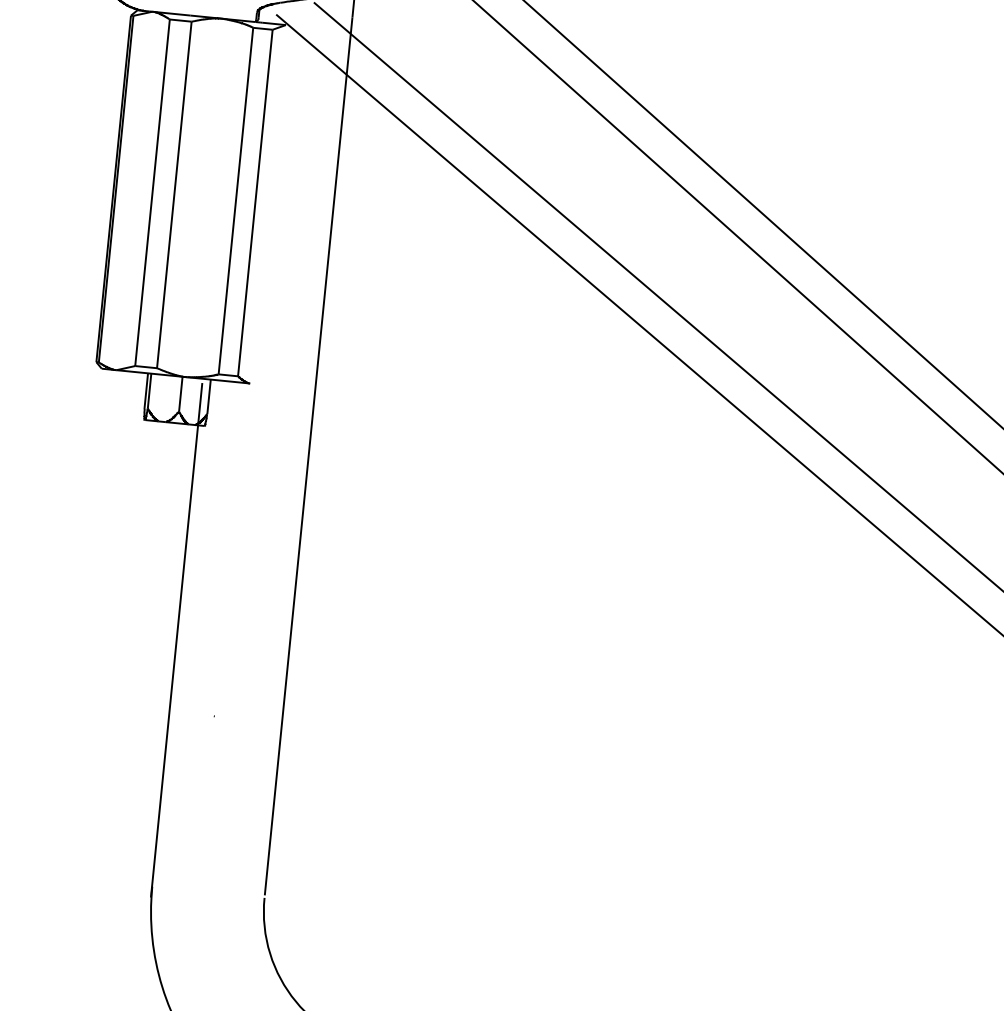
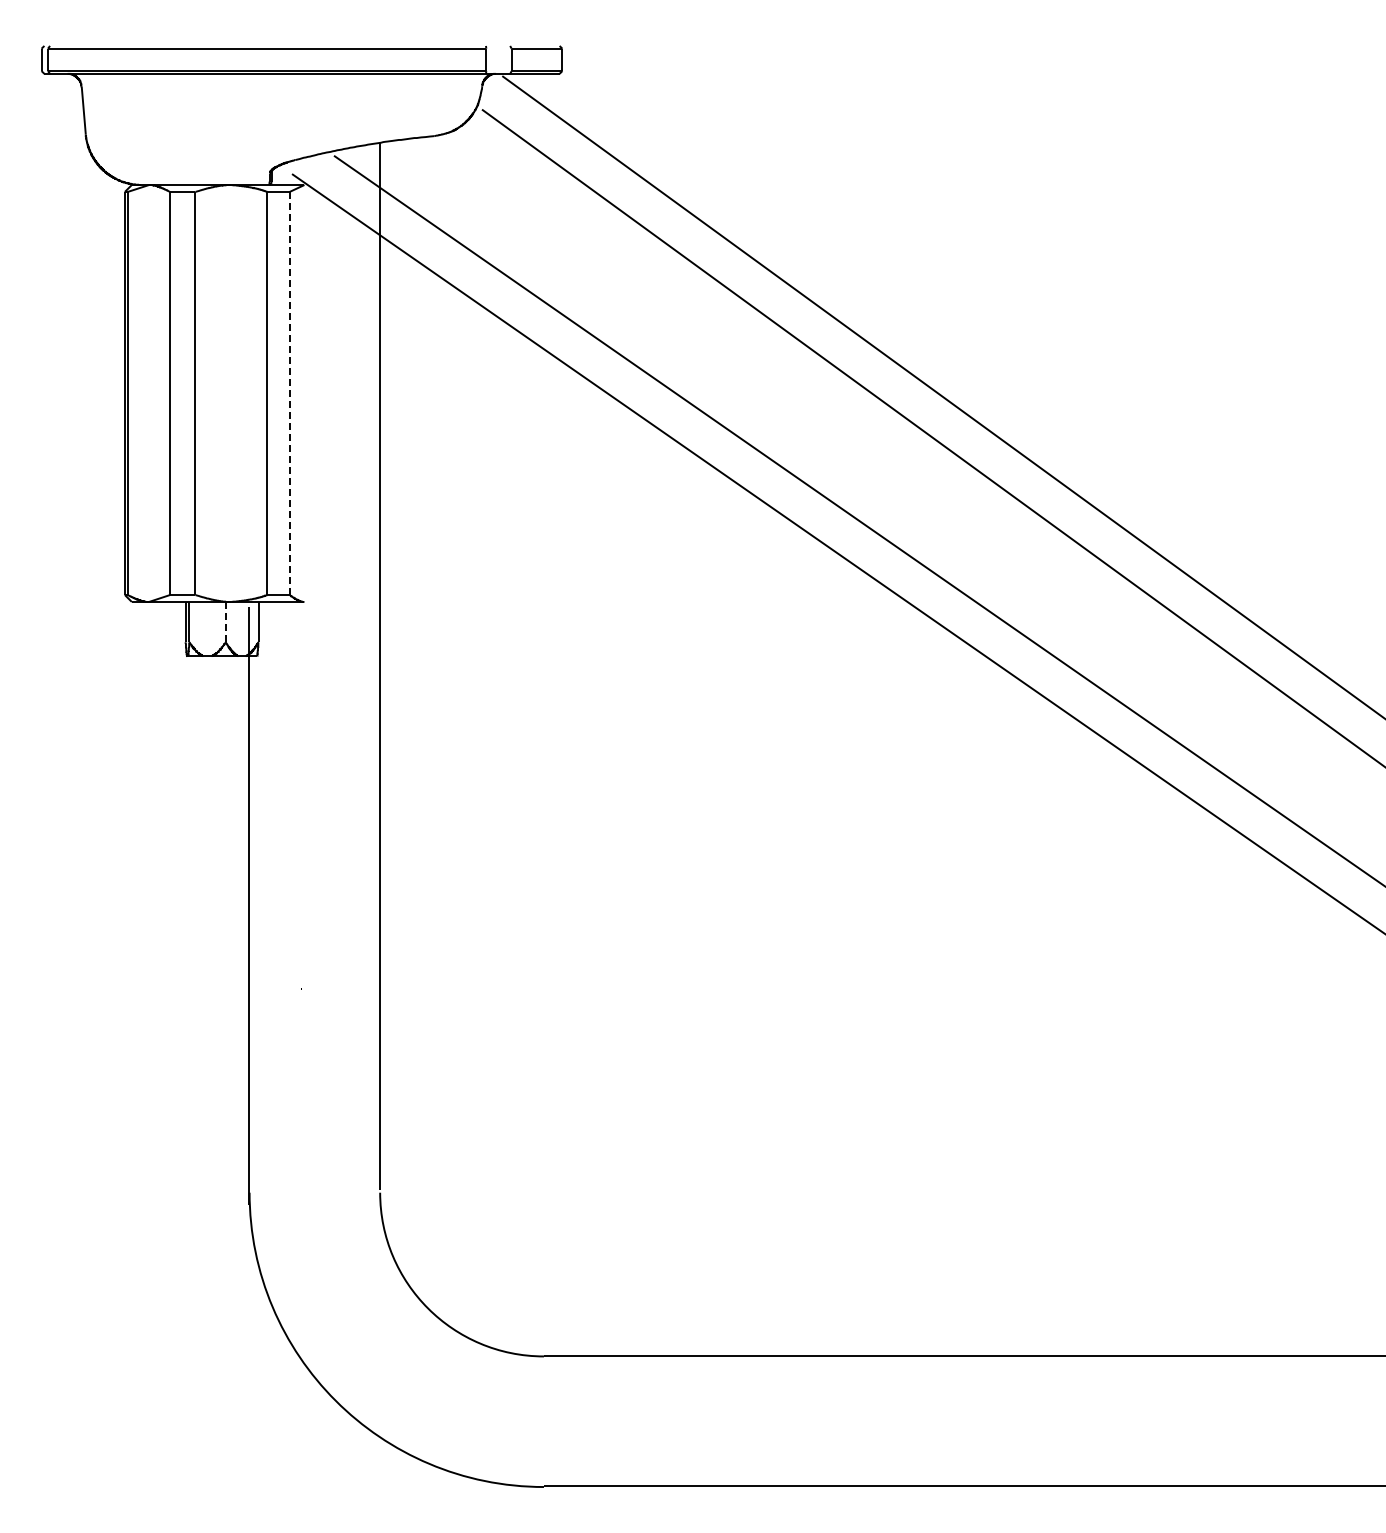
line: (255, 203) -> (289, 393), solid -> dashed
line: (180, 394) -> (225, 622), solid -> dashed

